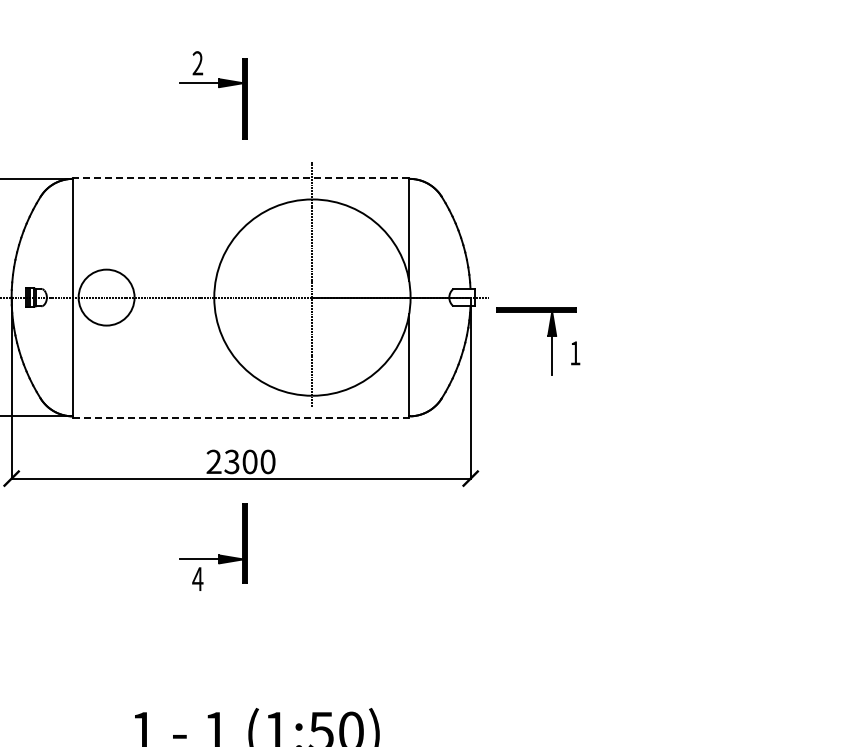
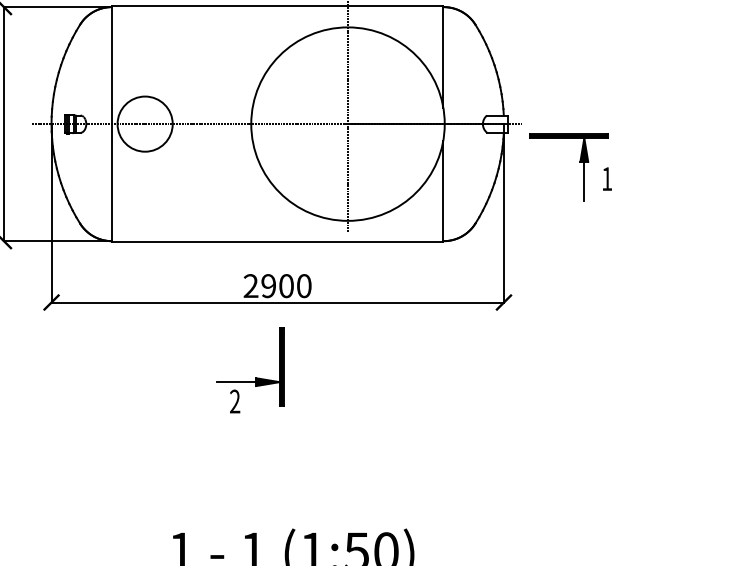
line: (241, 177) -> (278, 5), dashed -> solid
line: (241, 417) -> (278, 242), dashed -> solid
text: (231, 462) -> (268, 286), 2300 -> 2900
text: (197, 578) -> (234, 400), 4 -> 2

